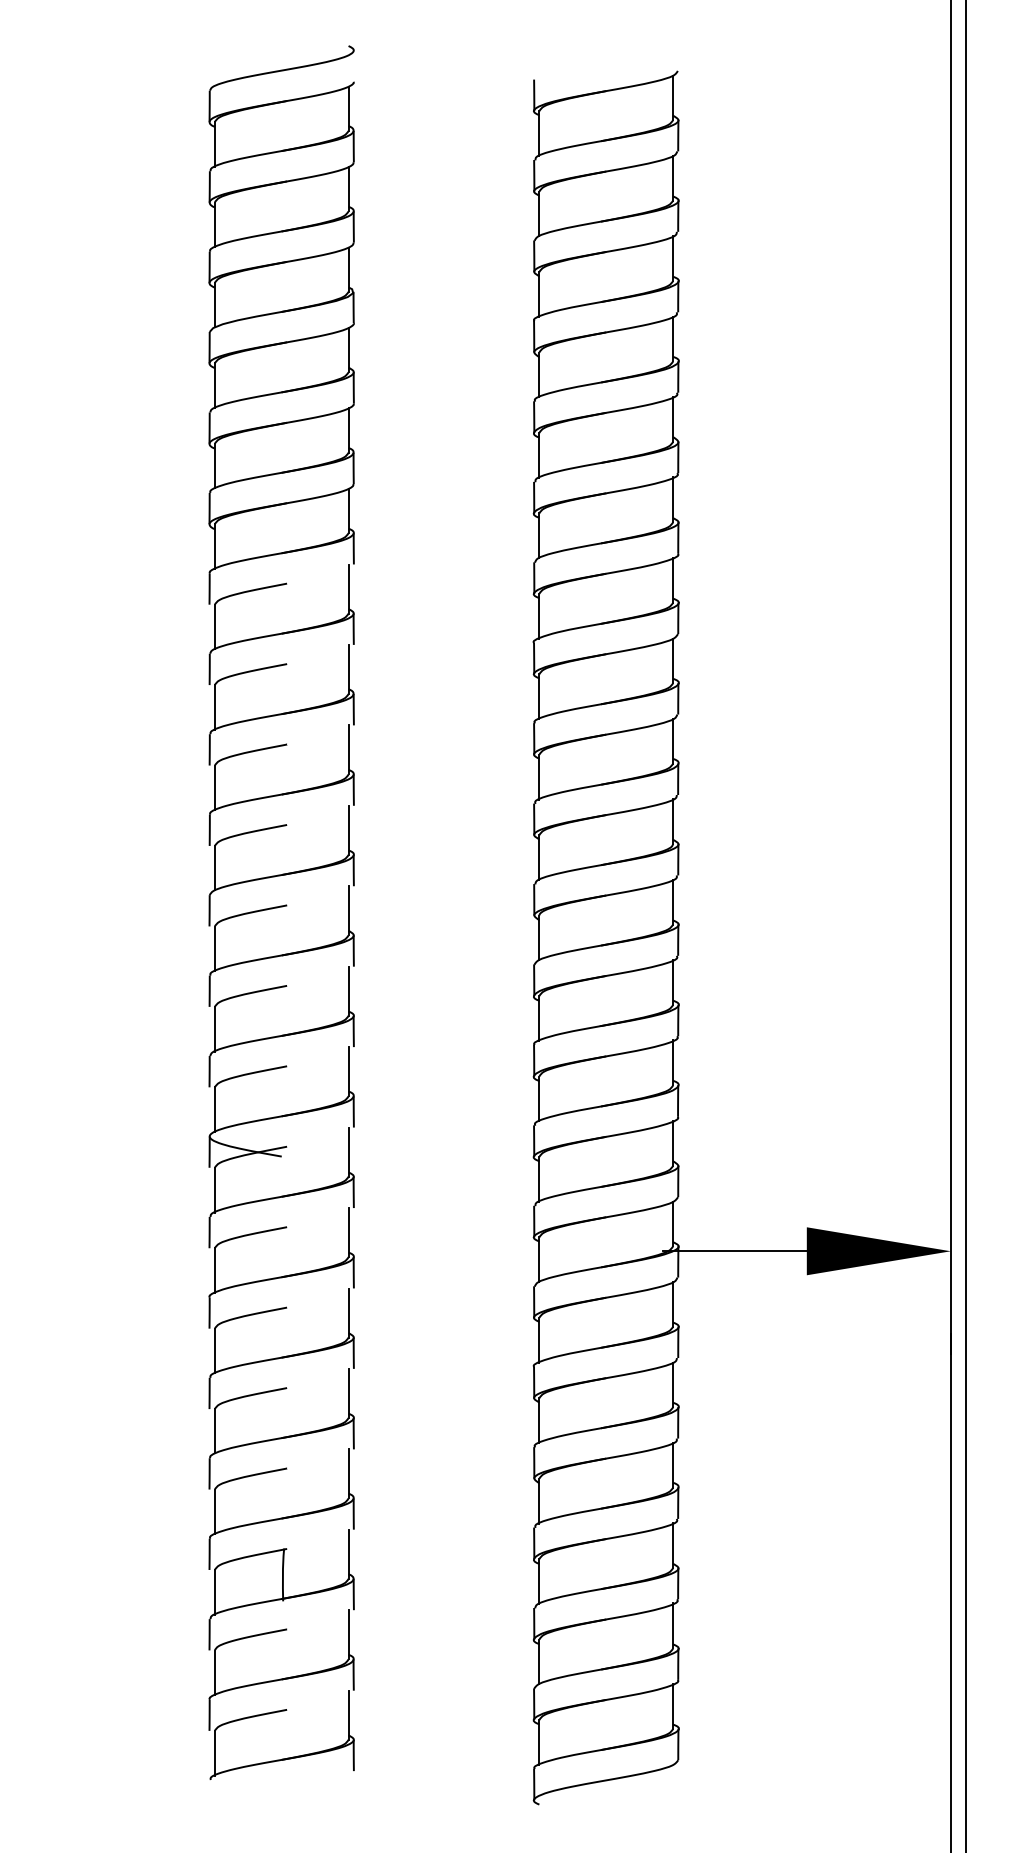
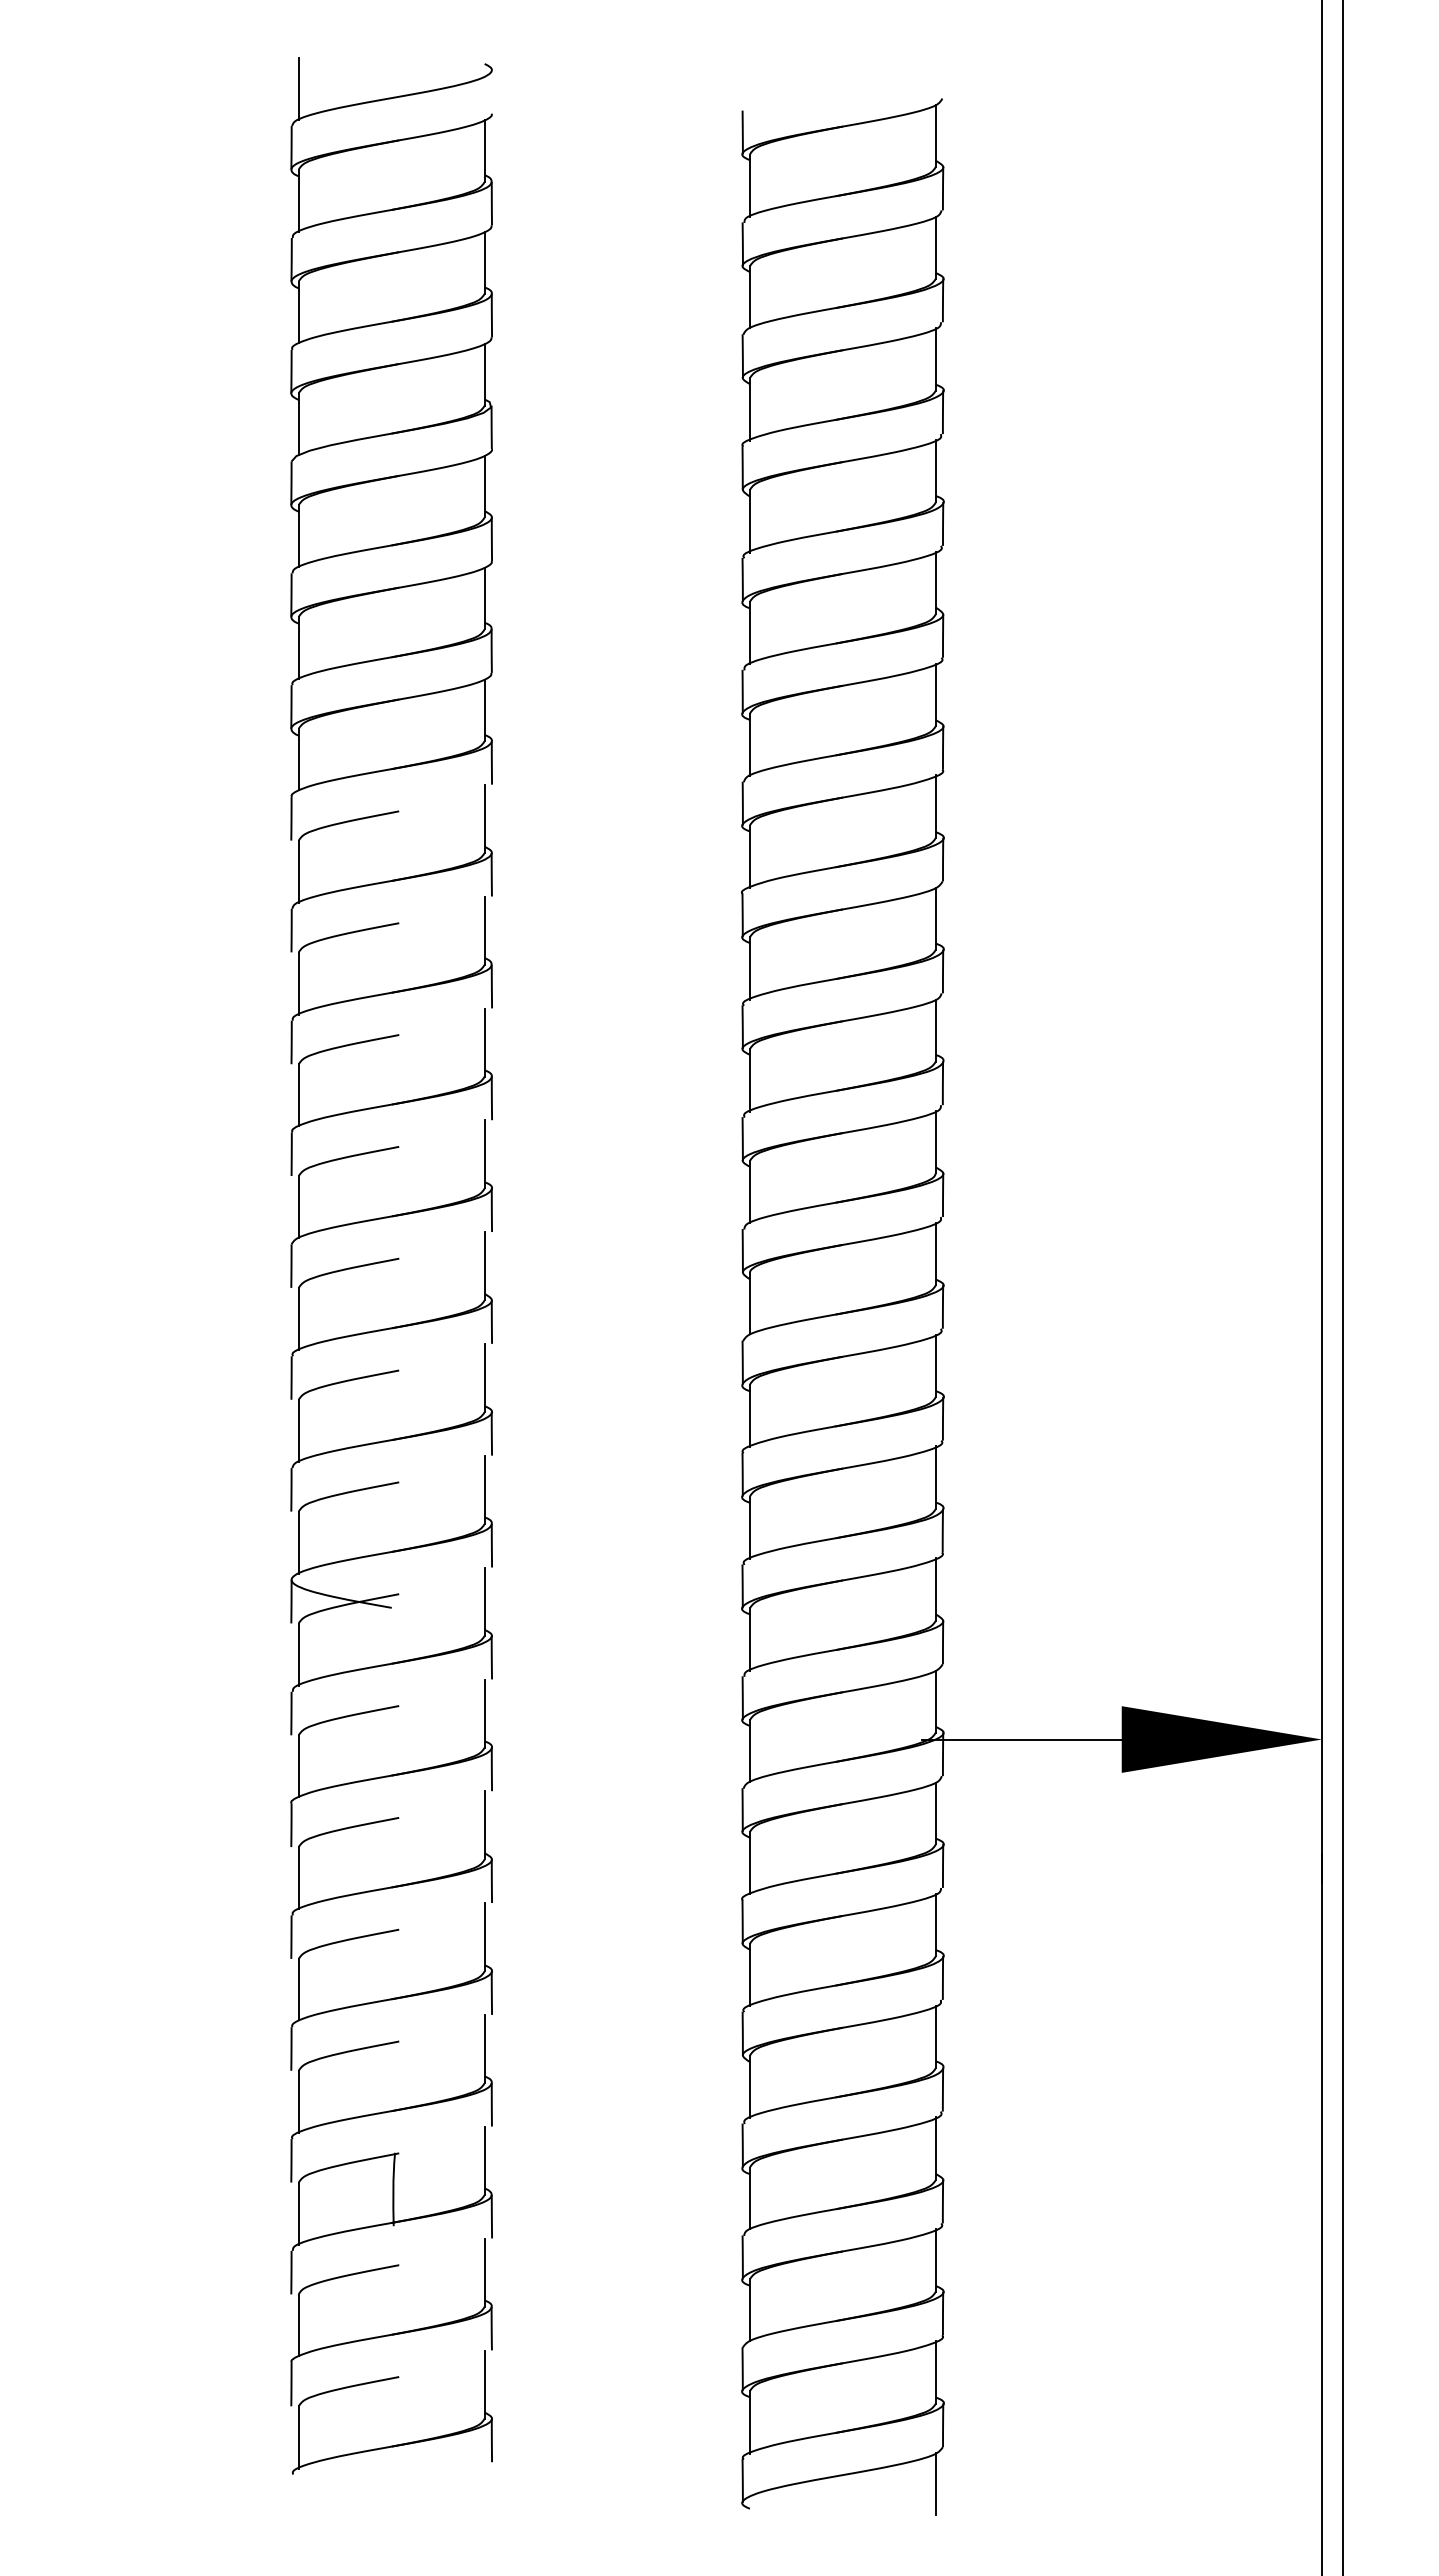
line: (214, 63) -> (298, 88), added
line: (672, 1787) -> (935, 2484), added

